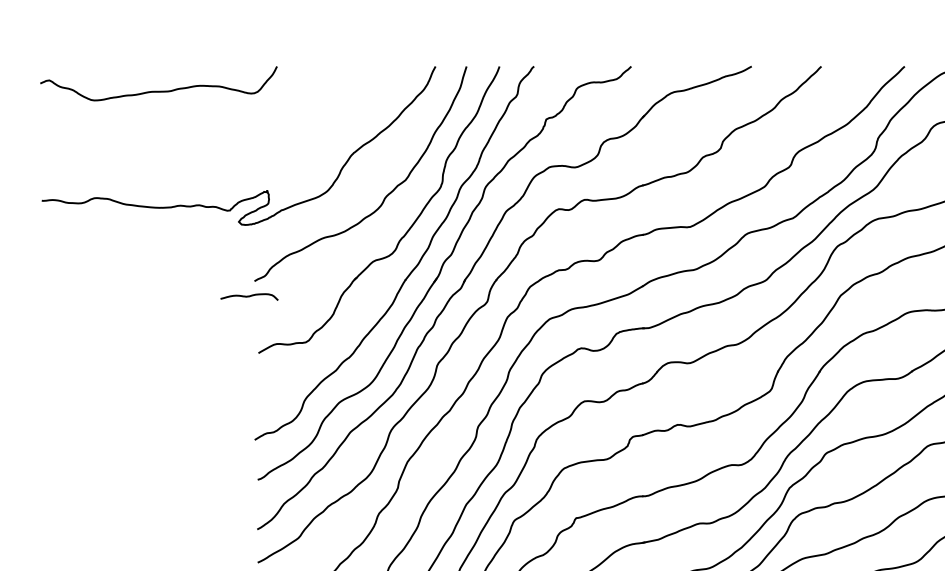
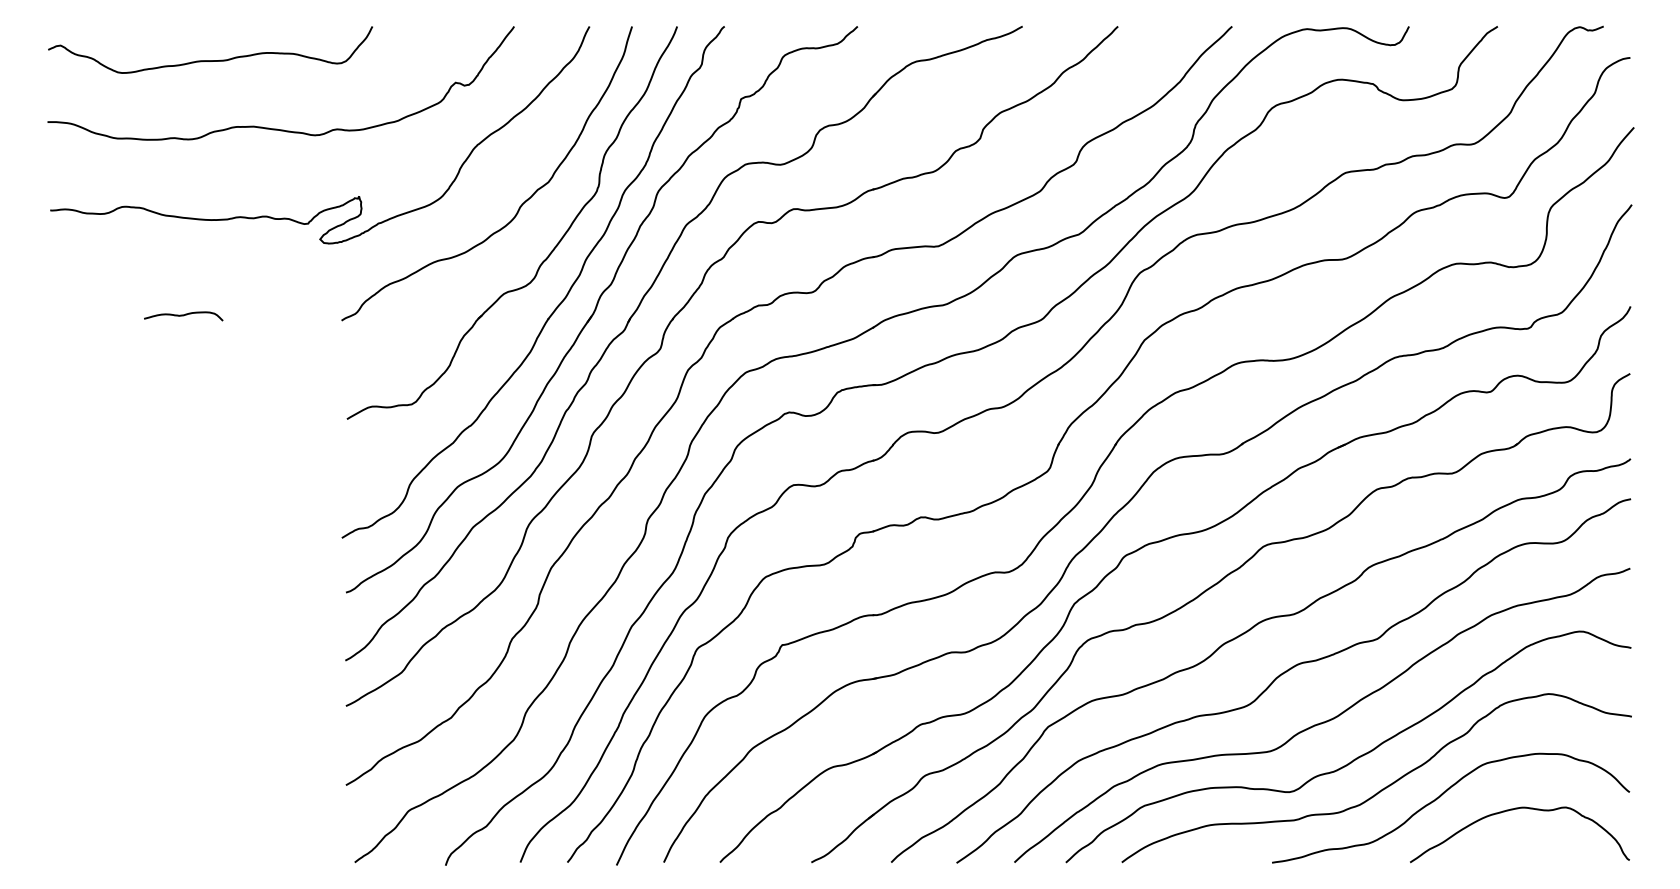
curve: (207, 140) -> (277, 128), added
curve: (249, 297) -> (183, 316), moved

